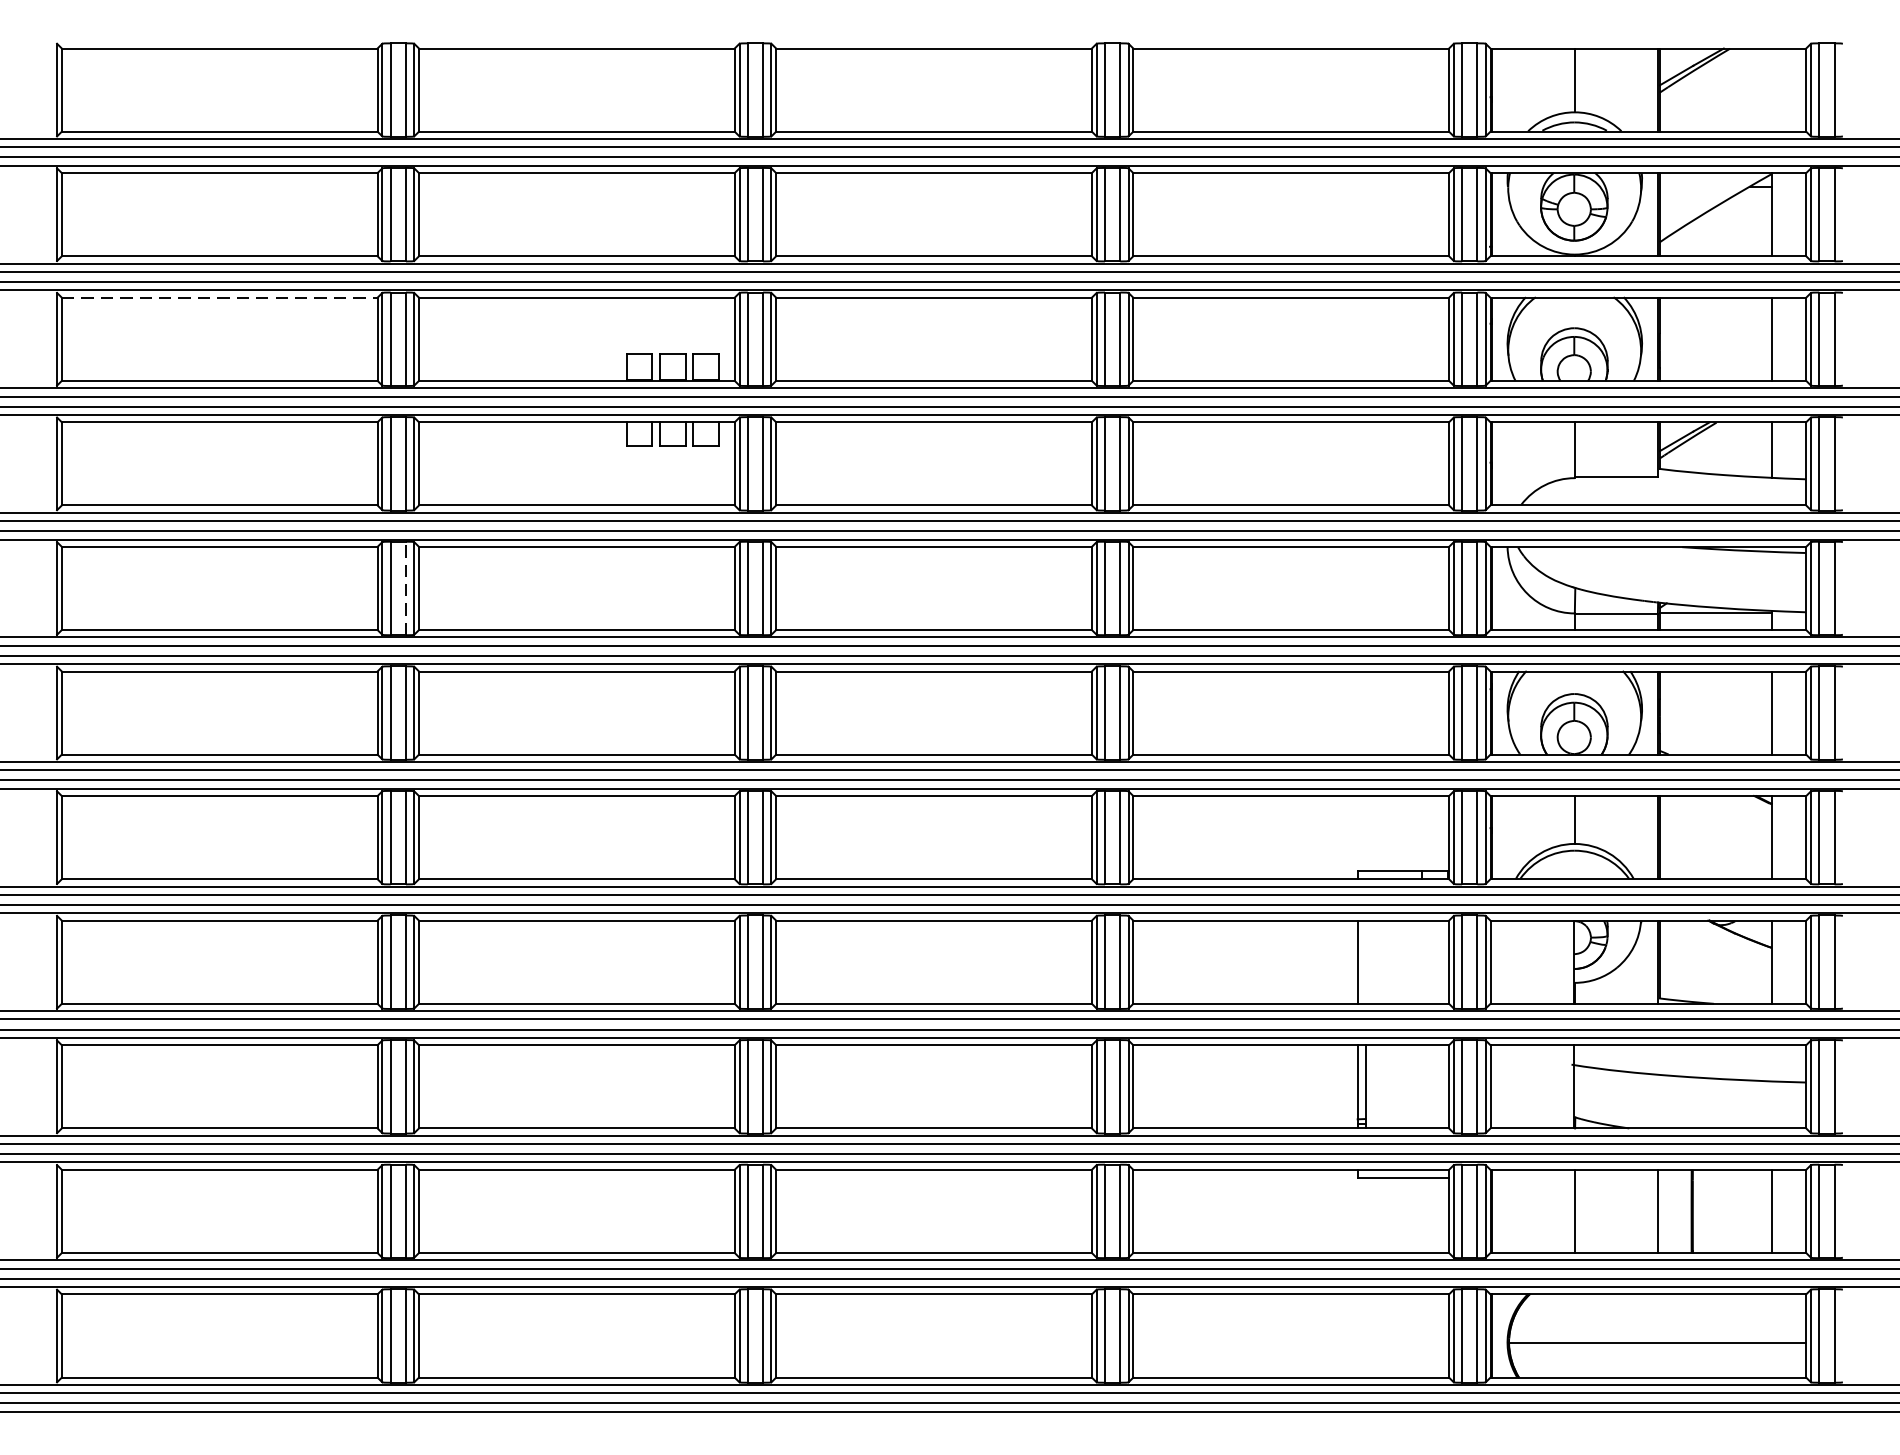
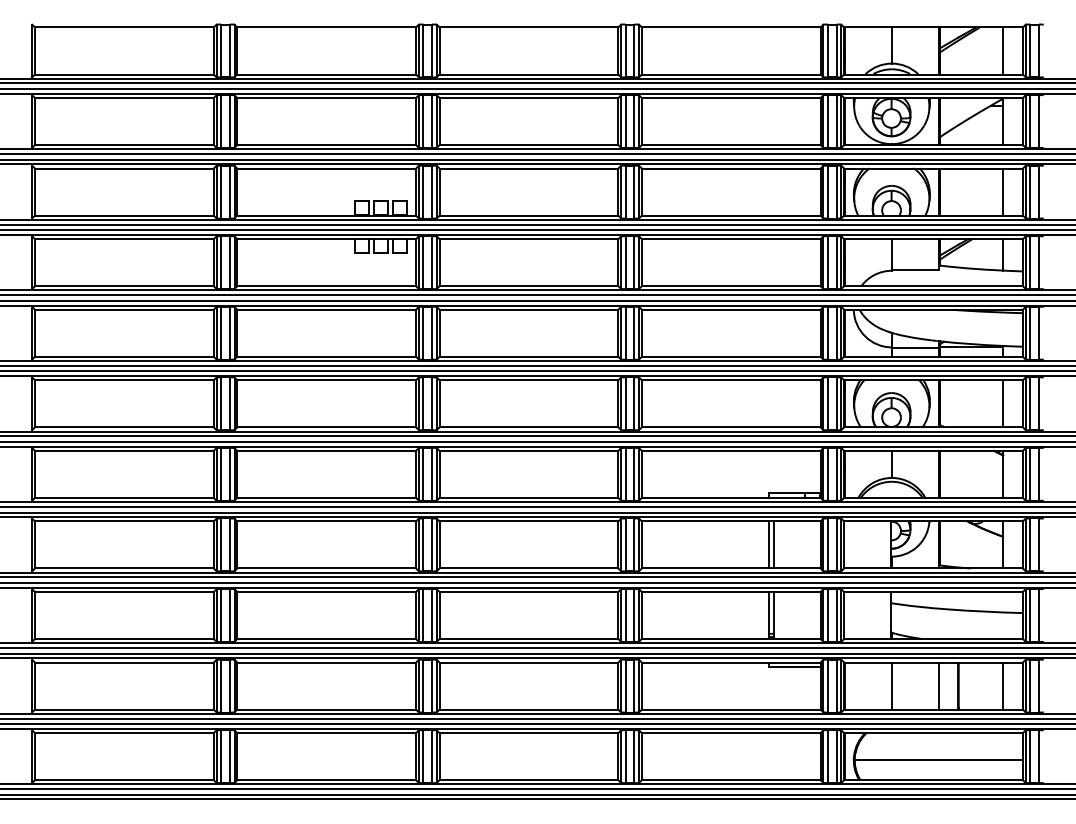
line: (1771, 89) -> (1003, 50), added
line: (219, 297) -> (124, 168), dashed -> solid
line: (405, 587) -> (229, 332), dashed -> solid
line: (1365, 961) -> (773, 544), added

